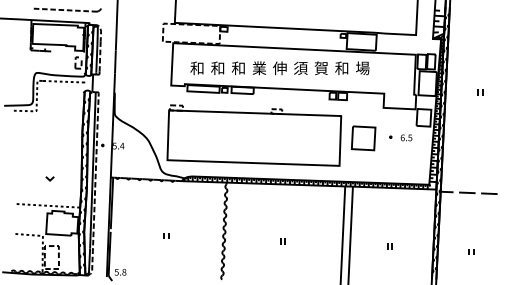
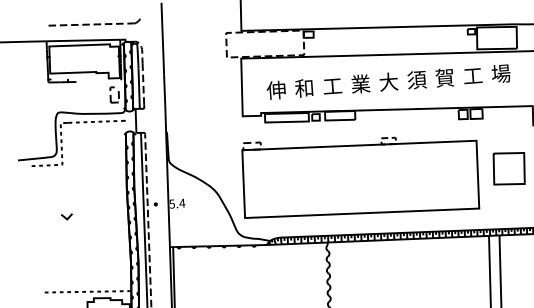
text: (196, 68) -> (275, 90), 和 -> 伸
text: (238, 68) -> (332, 86), 和 -> 工
text: (279, 68) -> (388, 82), 伸 -> 大
text: (341, 68) -> (472, 76), 和 -> 工
part: (49, 178) -> (66, 216), moved

